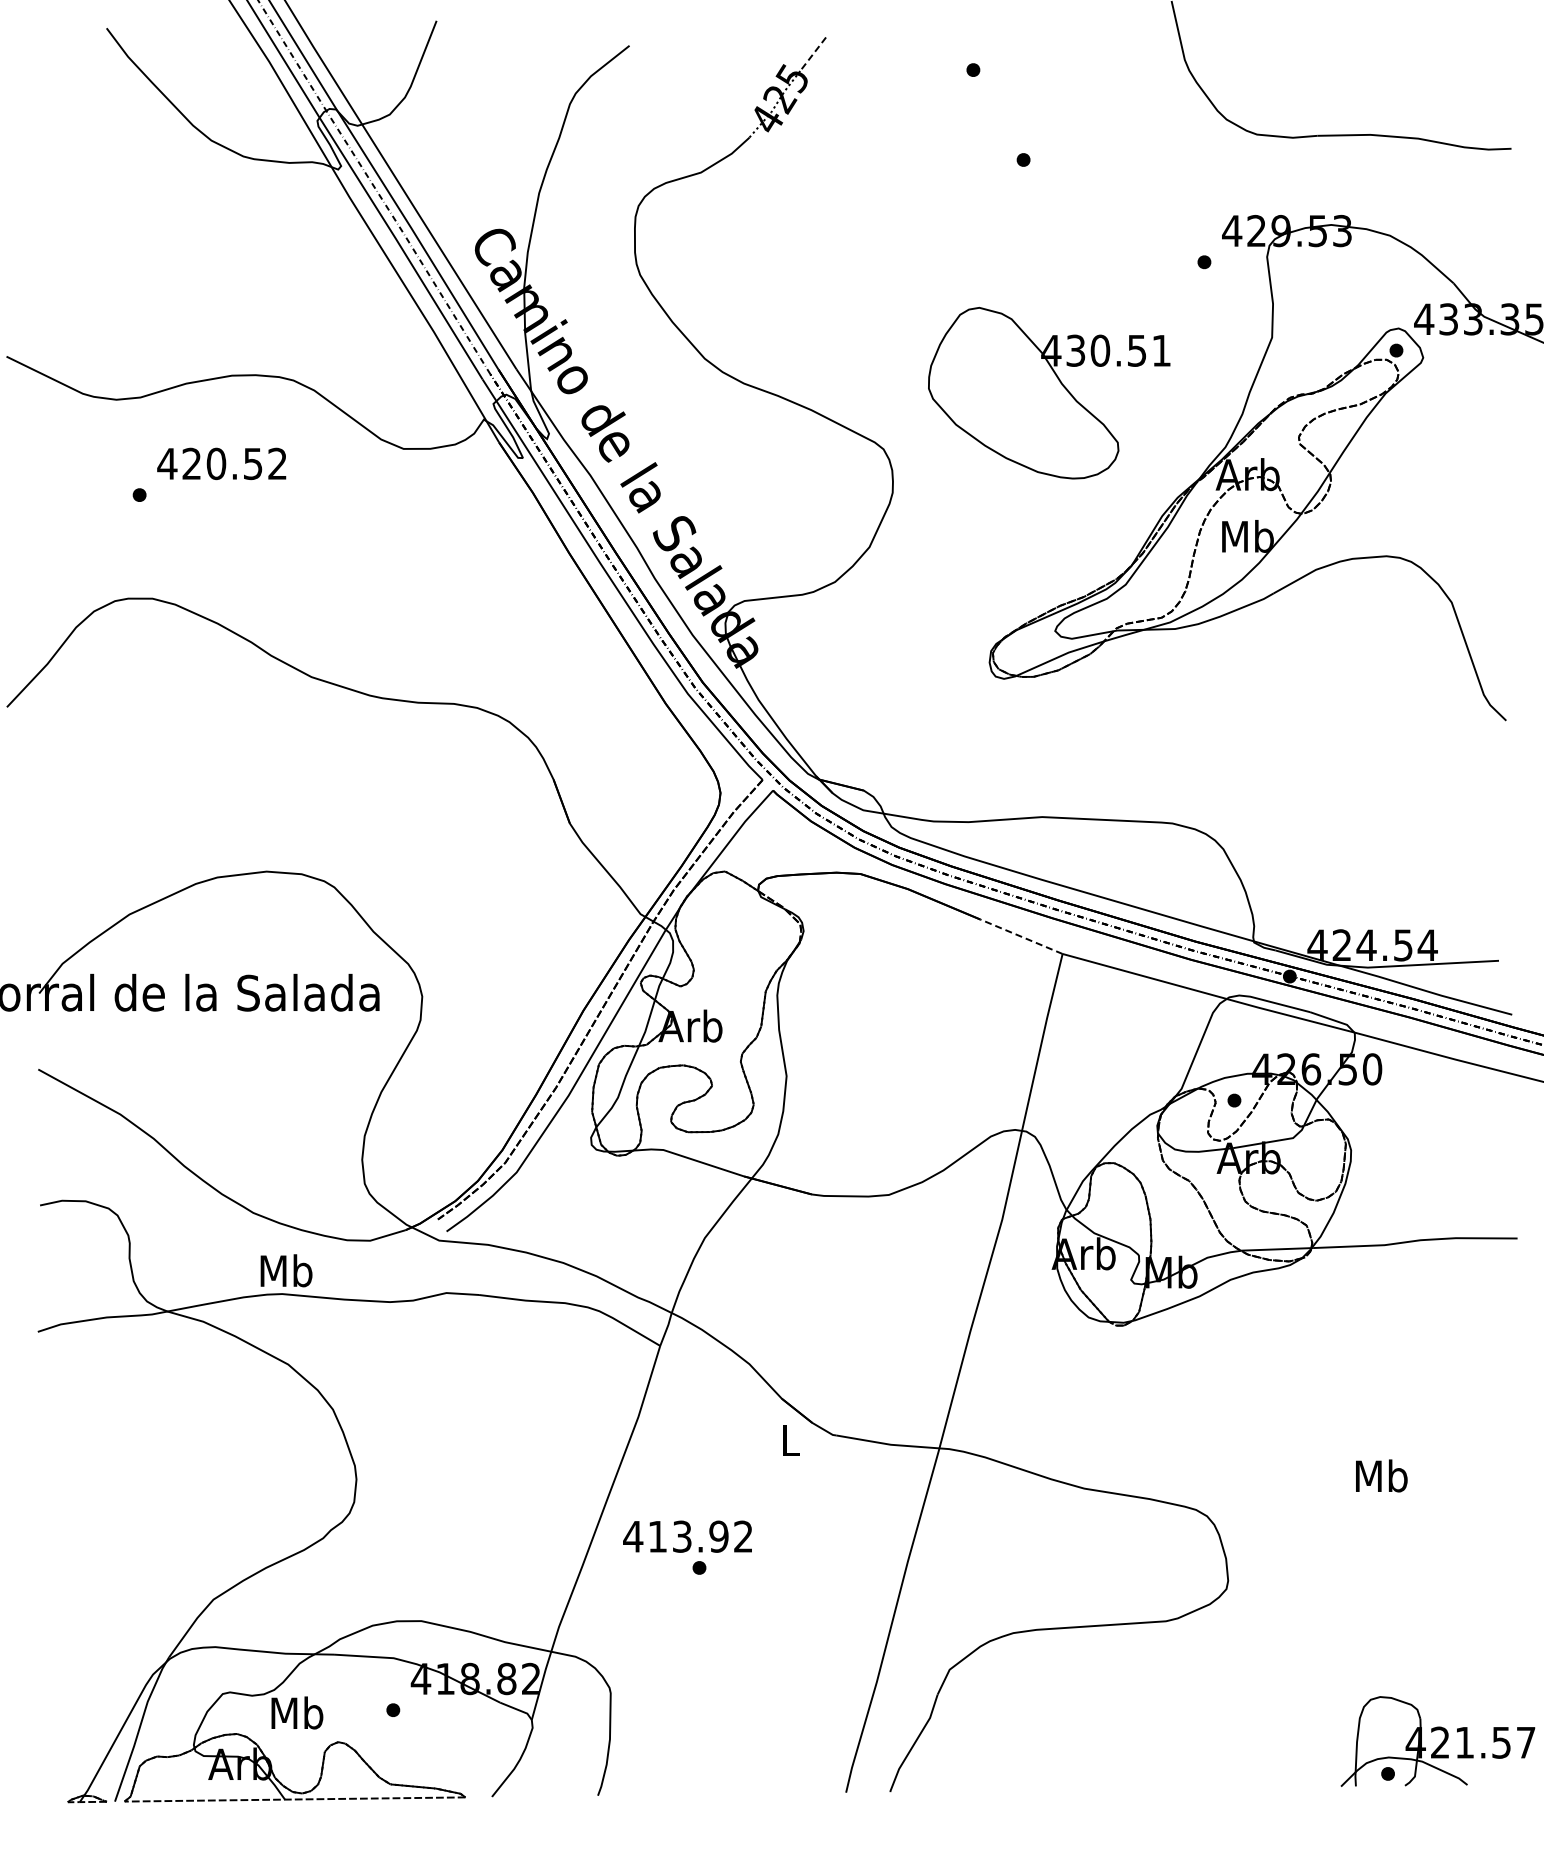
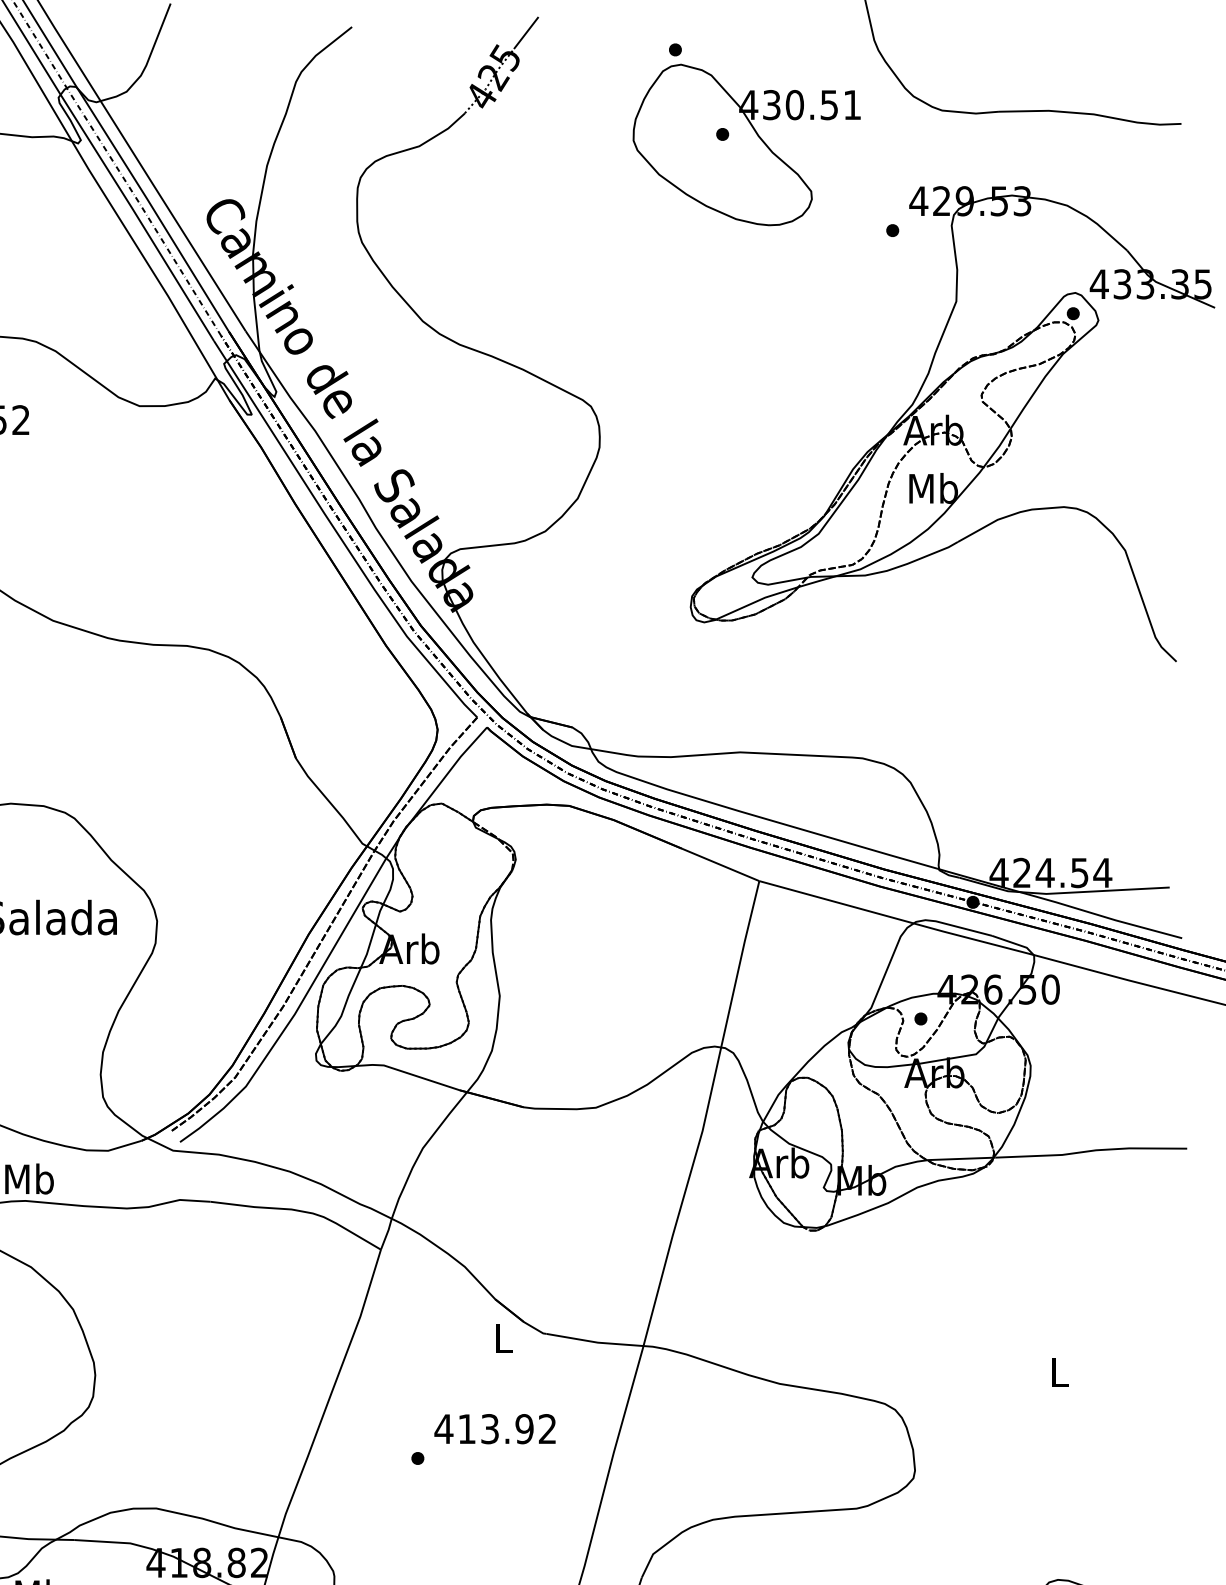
line: (815, 51) -> (526, 32), dashed -> solid
part: (1049, 392) -> (747, 144), moved
line: (1021, 936) -> (720, 864), dashed -> solid
text: (1381, 1475) -> (1059, 1371), Mb -> L
text: (687, 1536) -> (494, 1428), moved

